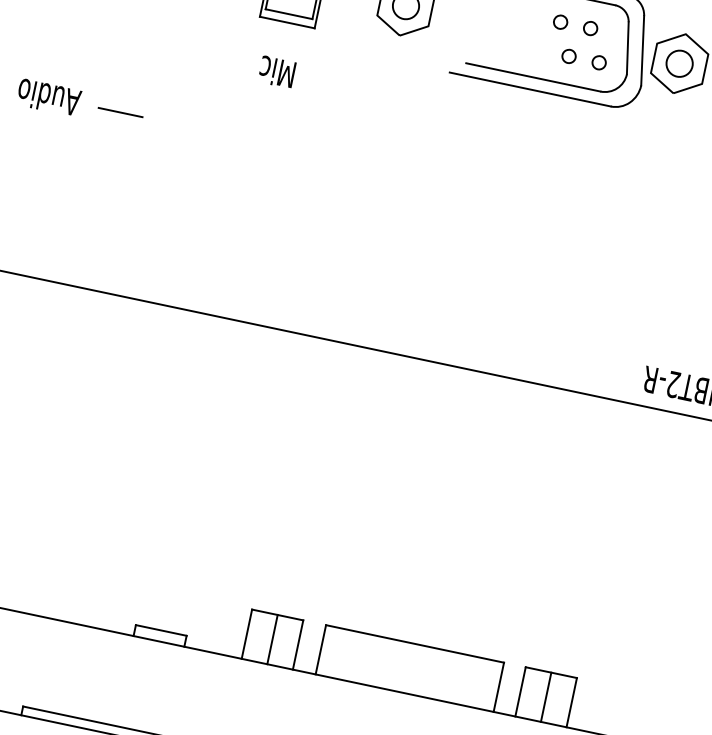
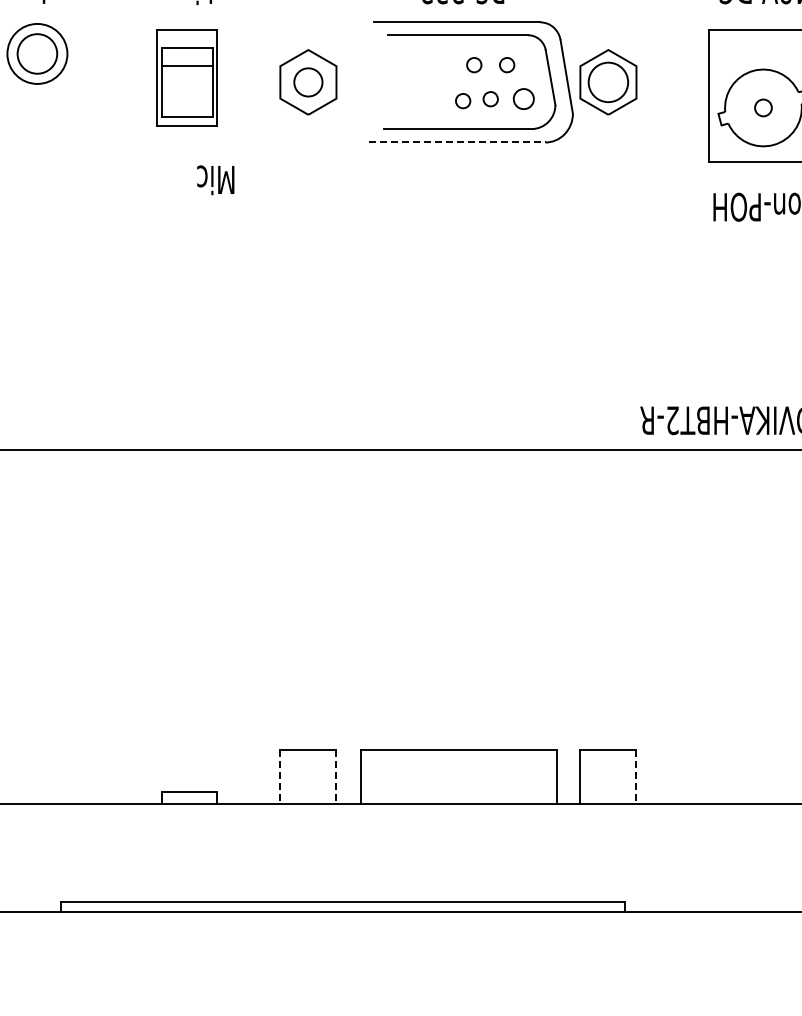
part: (543, 53) -> (463, 101), added
part: (598, 63) -> (523, 99), size x1.4
circle: (679, 63) -> (608, 82), size x1.4
text: (276, 72) -> (215, 180), moved
line: (530, 89) -> (457, 142), solid -> dashed
line: (120, 112) -> (32, 257), removed
line: (246, 634) -> (280, 777), solid -> dashed
line: (272, 639) -> (308, 776), removed
line: (298, 645) -> (336, 777), solid -> dashed
line: (546, 696) -> (608, 776), removed
line: (571, 703) -> (636, 777), solid -> dashed

